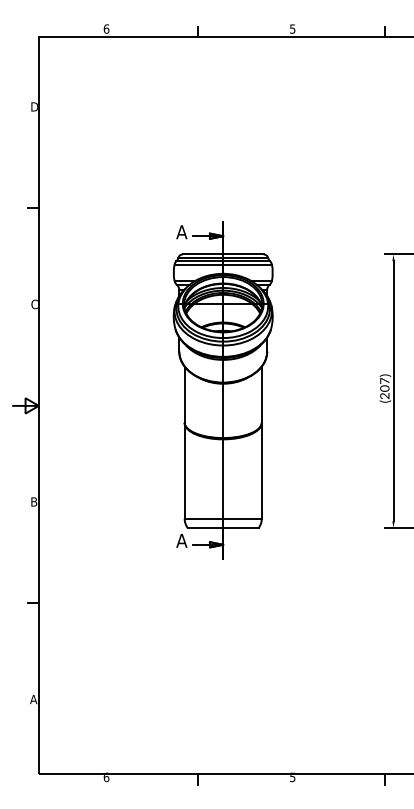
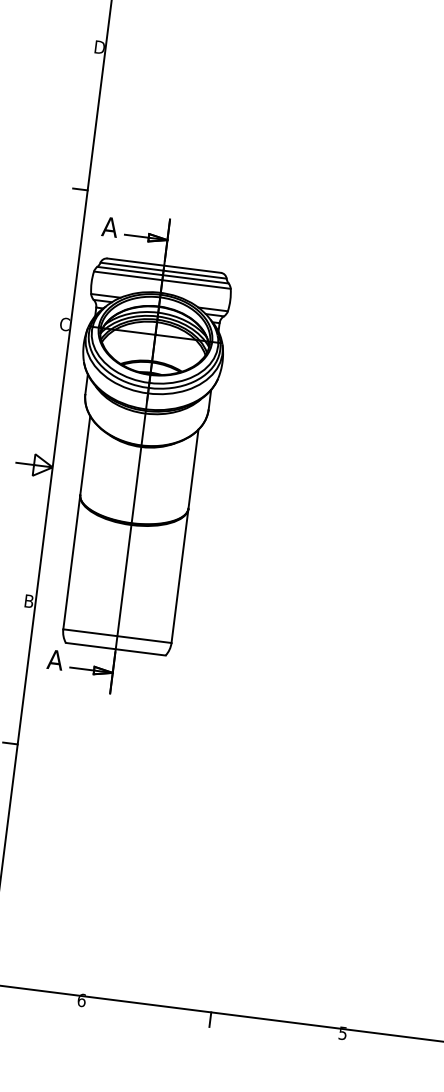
part: (222, 390) -> (139, 456), moved

